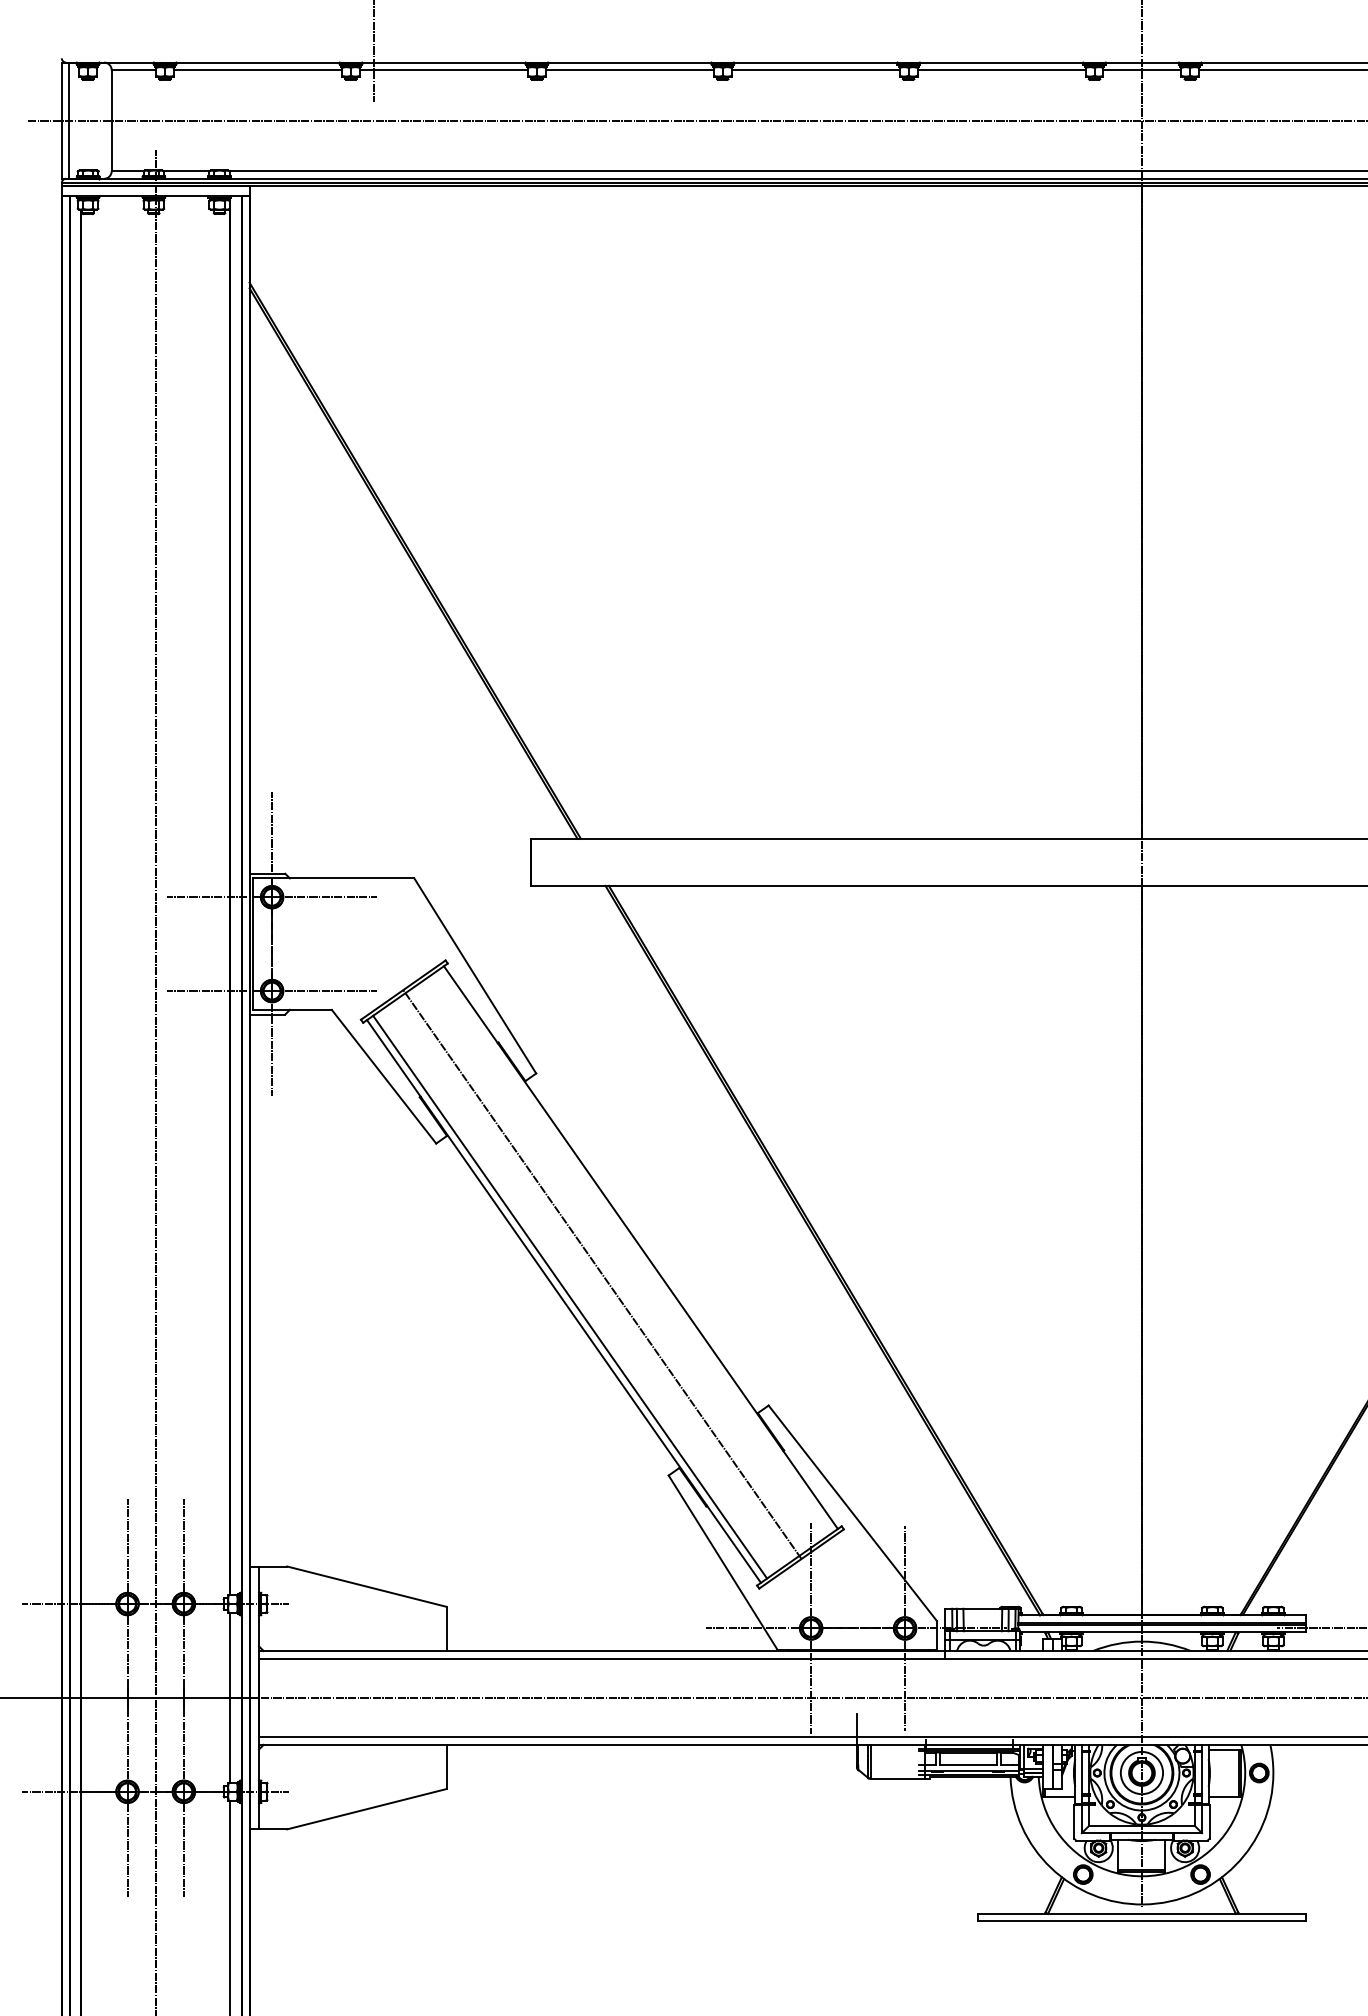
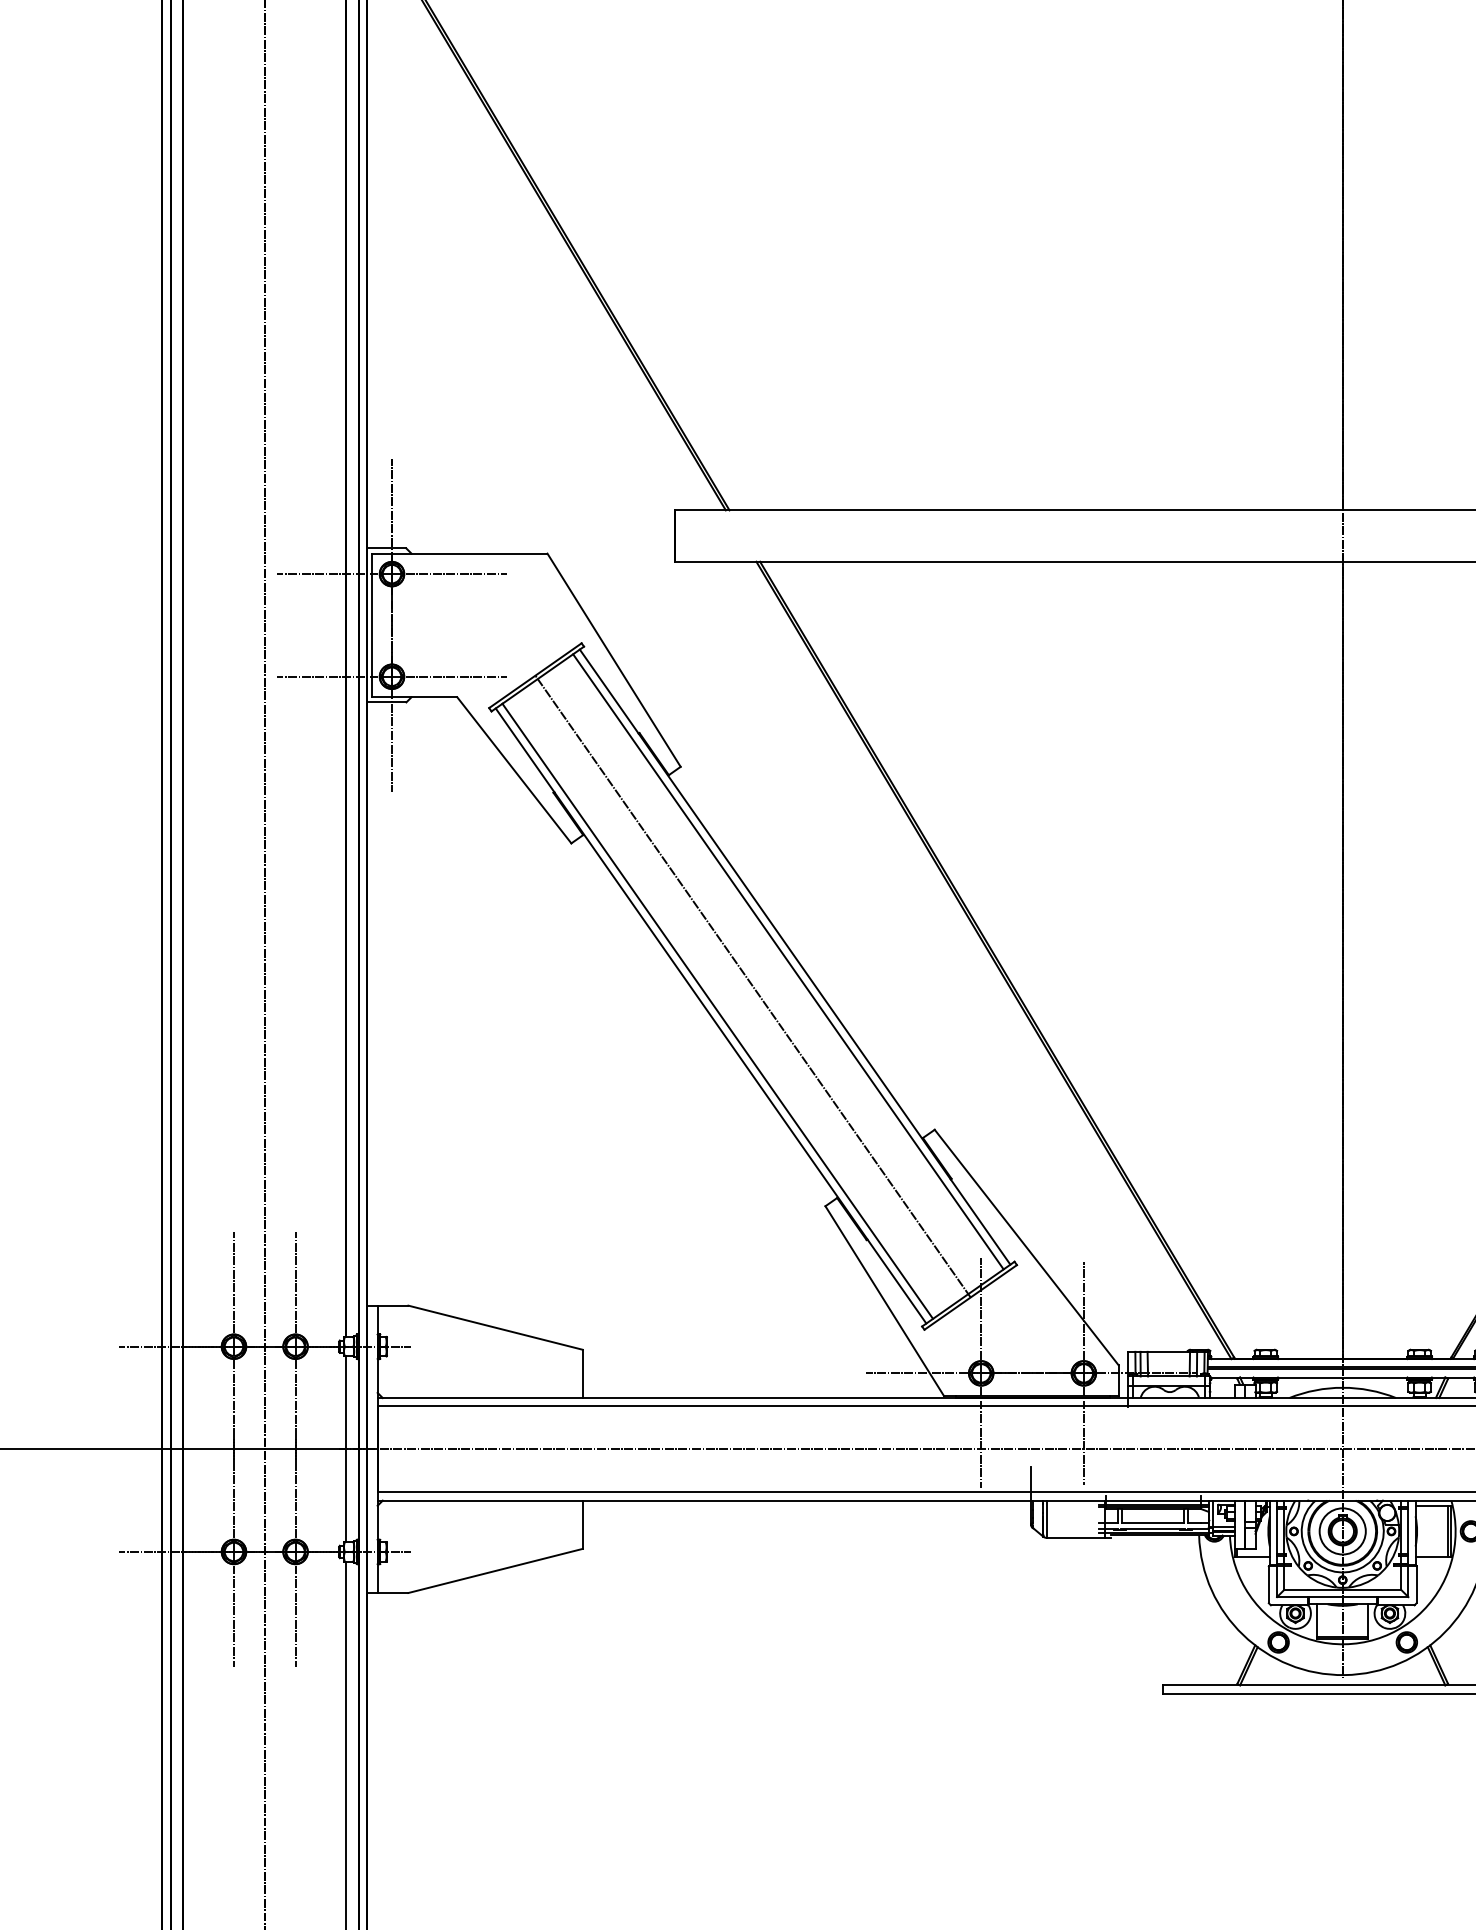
line: (634, 1251) -> (788, 961), added

